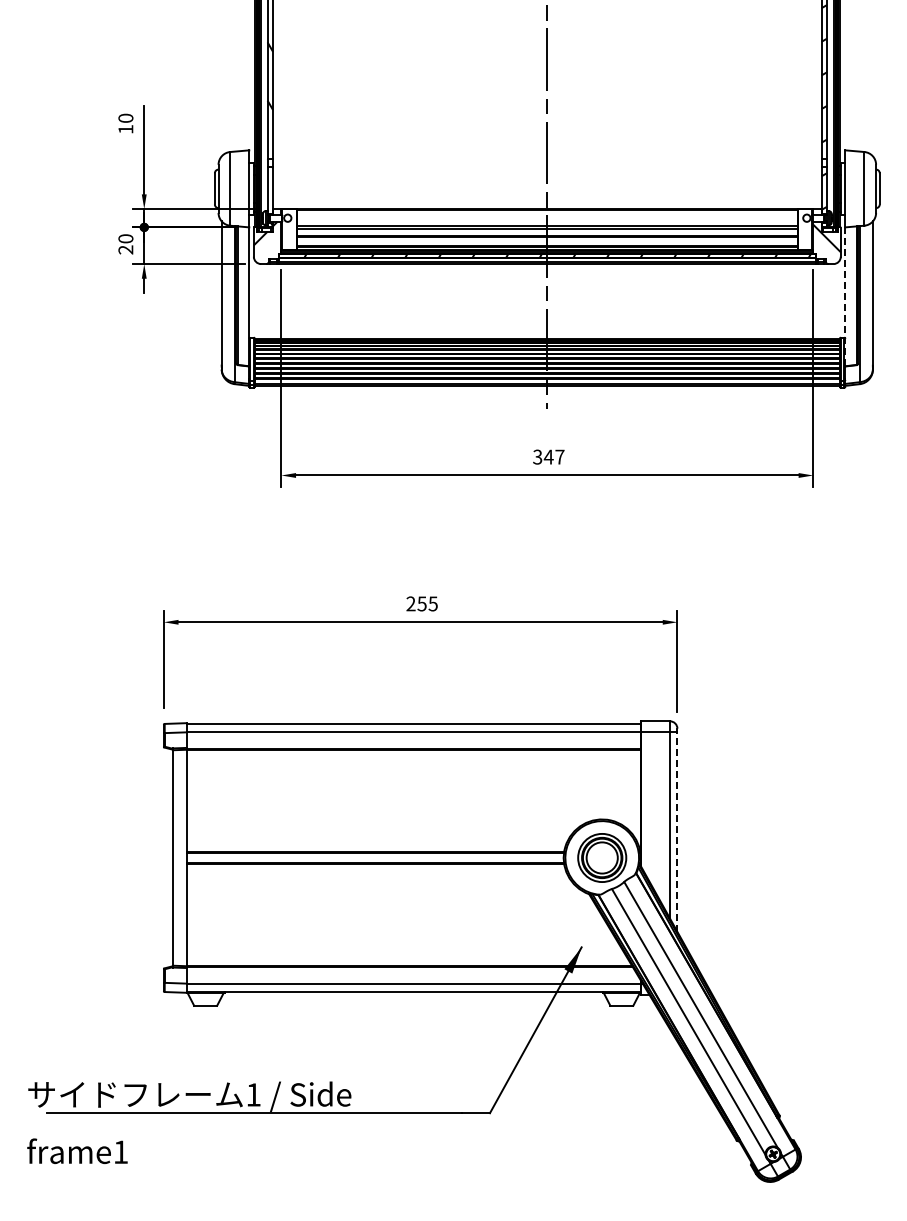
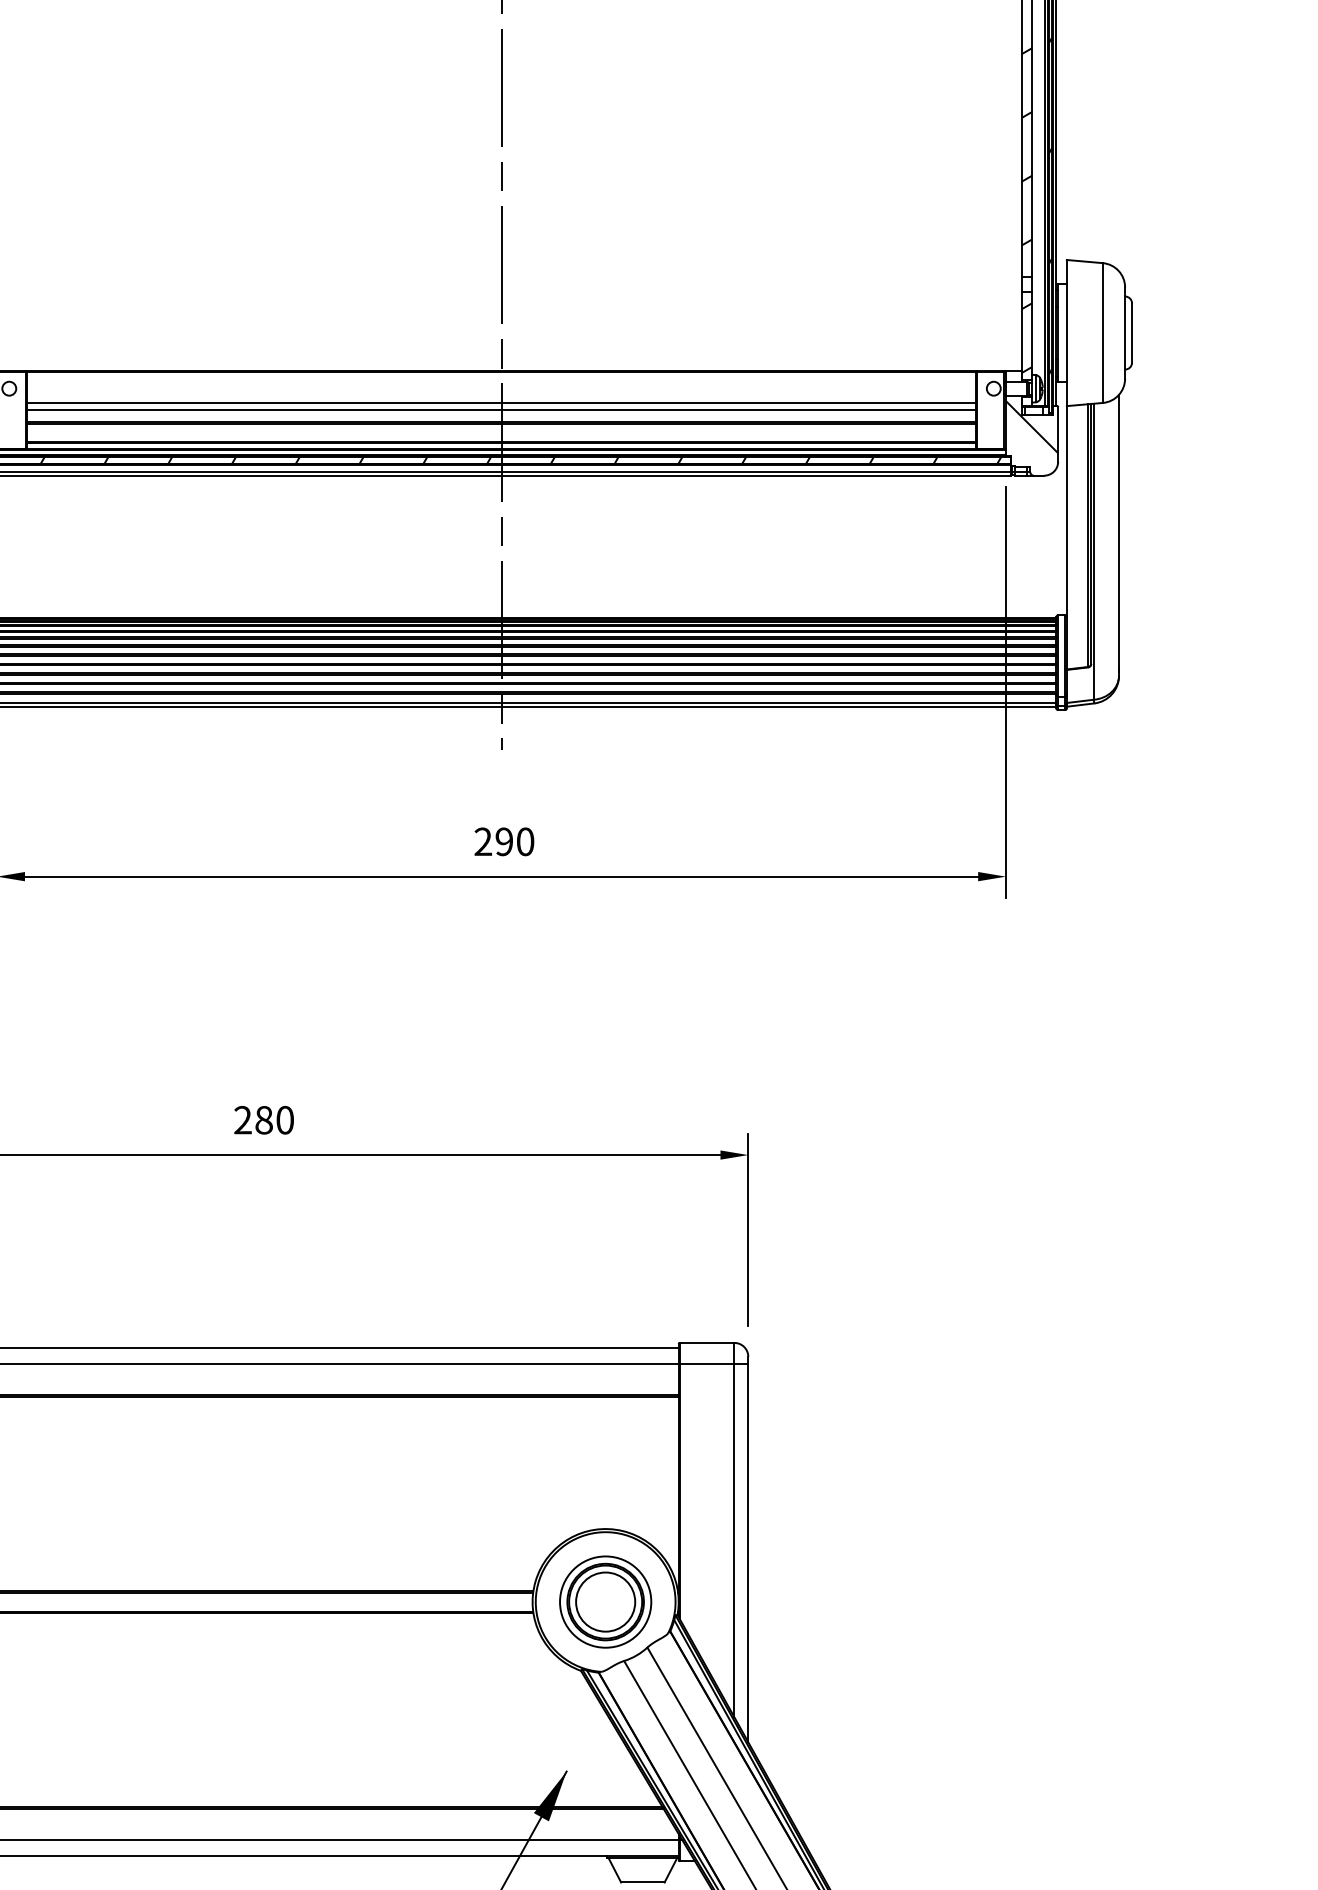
line: (845, 297) -> (1067, 539), dashed -> solid
text: (548, 456) -> (503, 840), 347 -> 290
text: (427, 603) -> (274, 1119), 255 -> 280
line: (677, 832) -> (748, 1553), dashed -> solid

